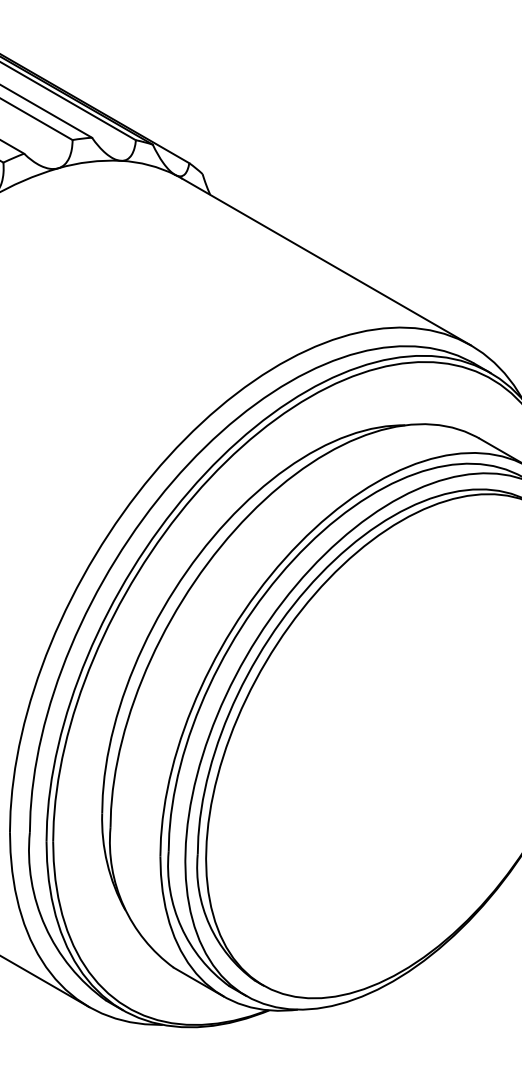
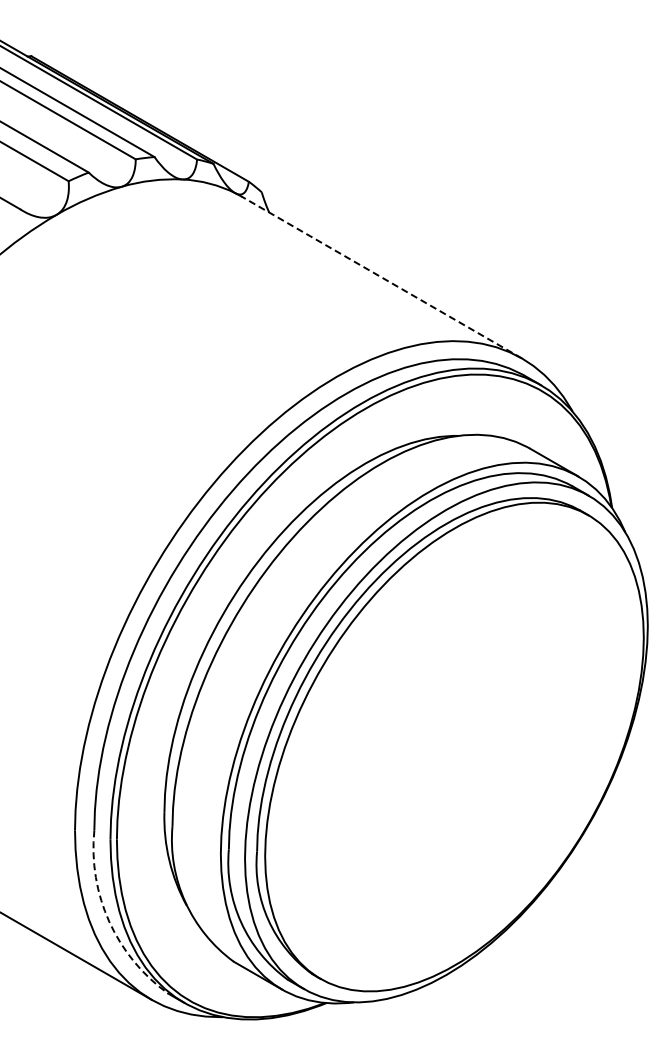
line: (326, 261) -> (381, 277), solid -> dashed
arc: (45, 926) -> (109, 921), solid -> dashed

